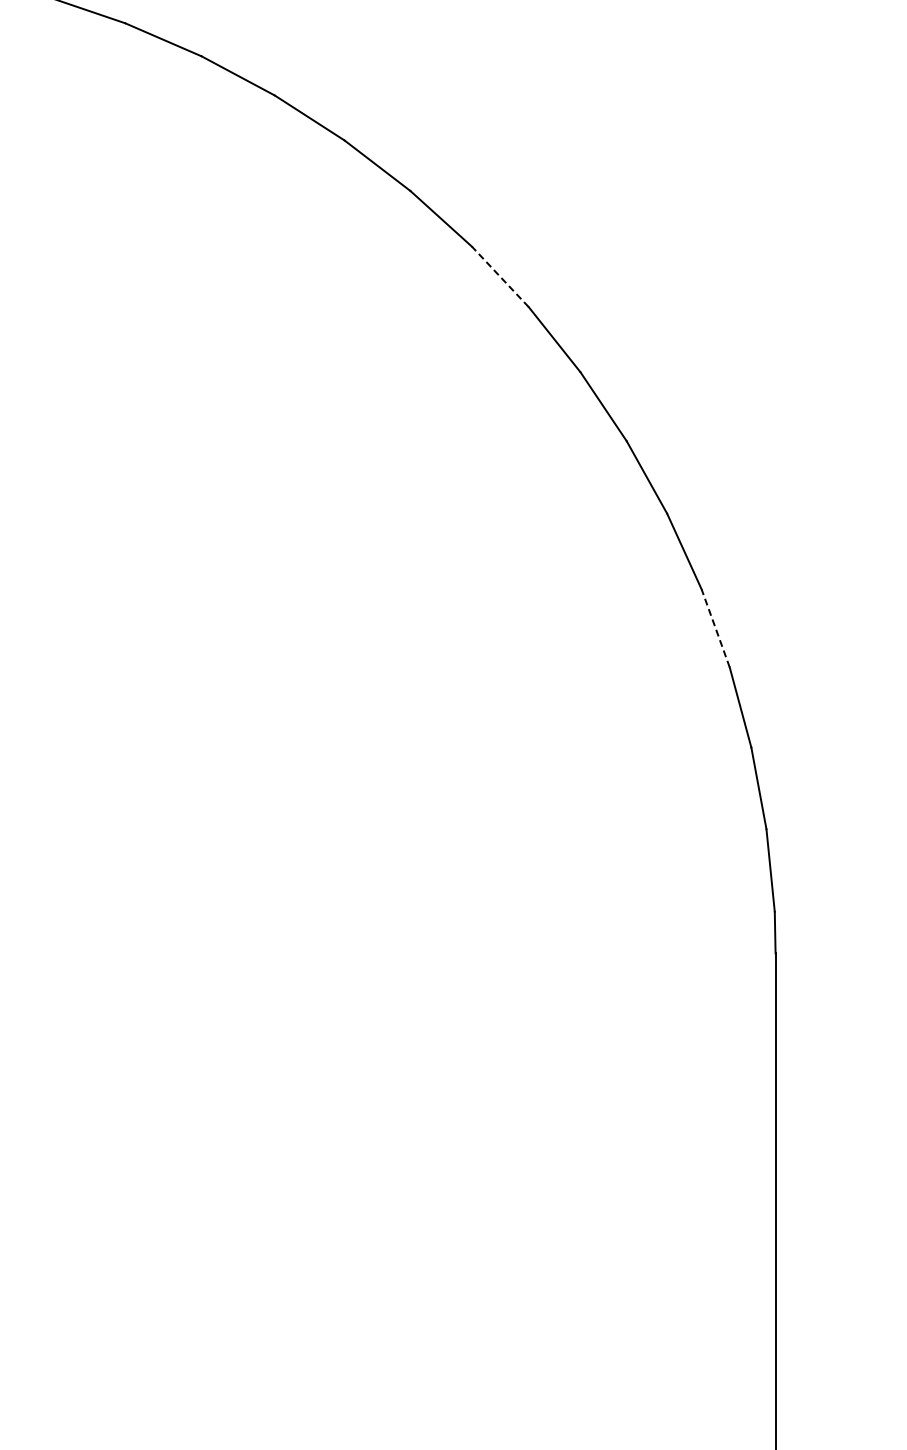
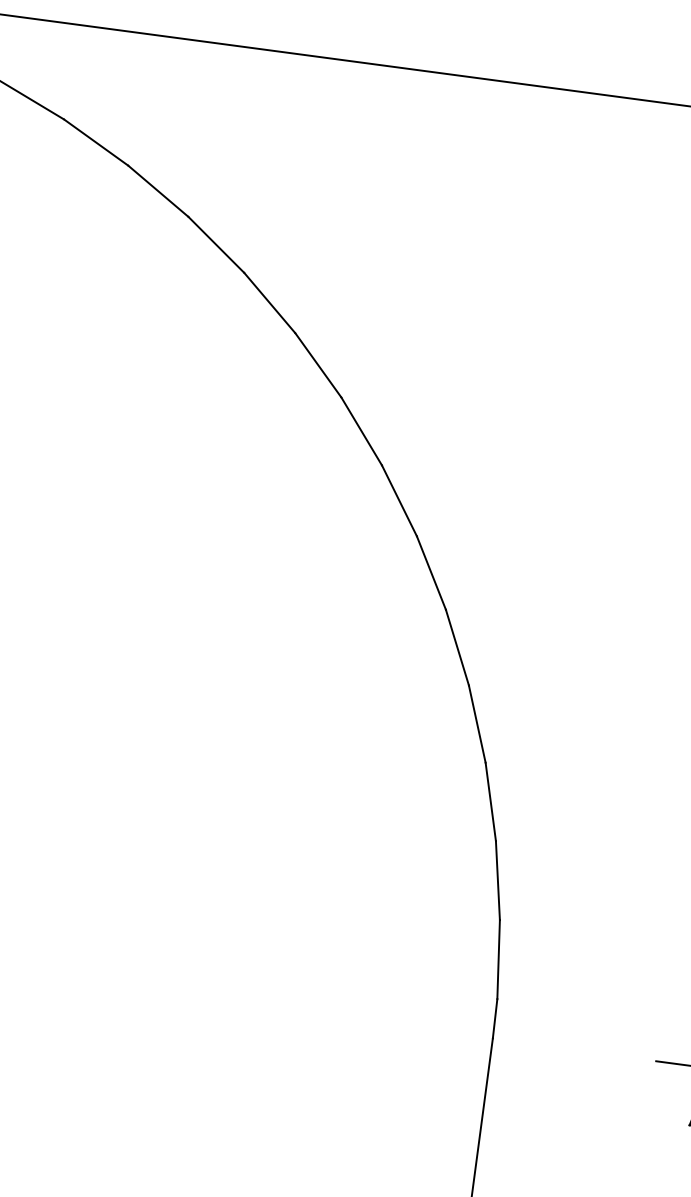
line: (500, 276) -> (318, 364), dashed -> solid
line: (715, 628) -> (477, 724), dashed -> solid

